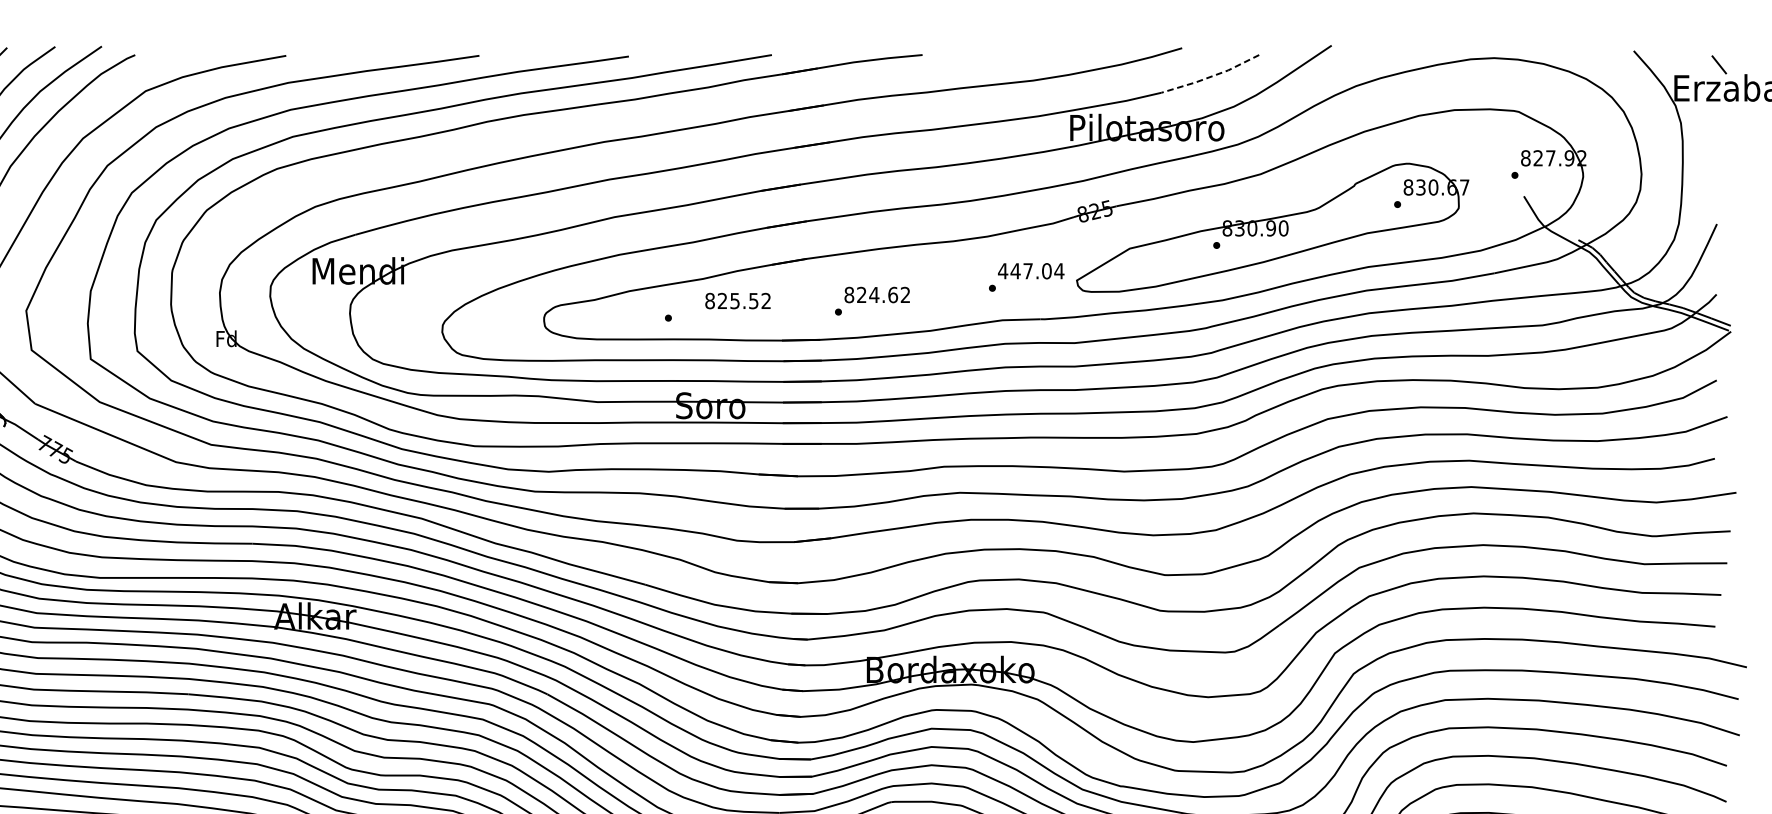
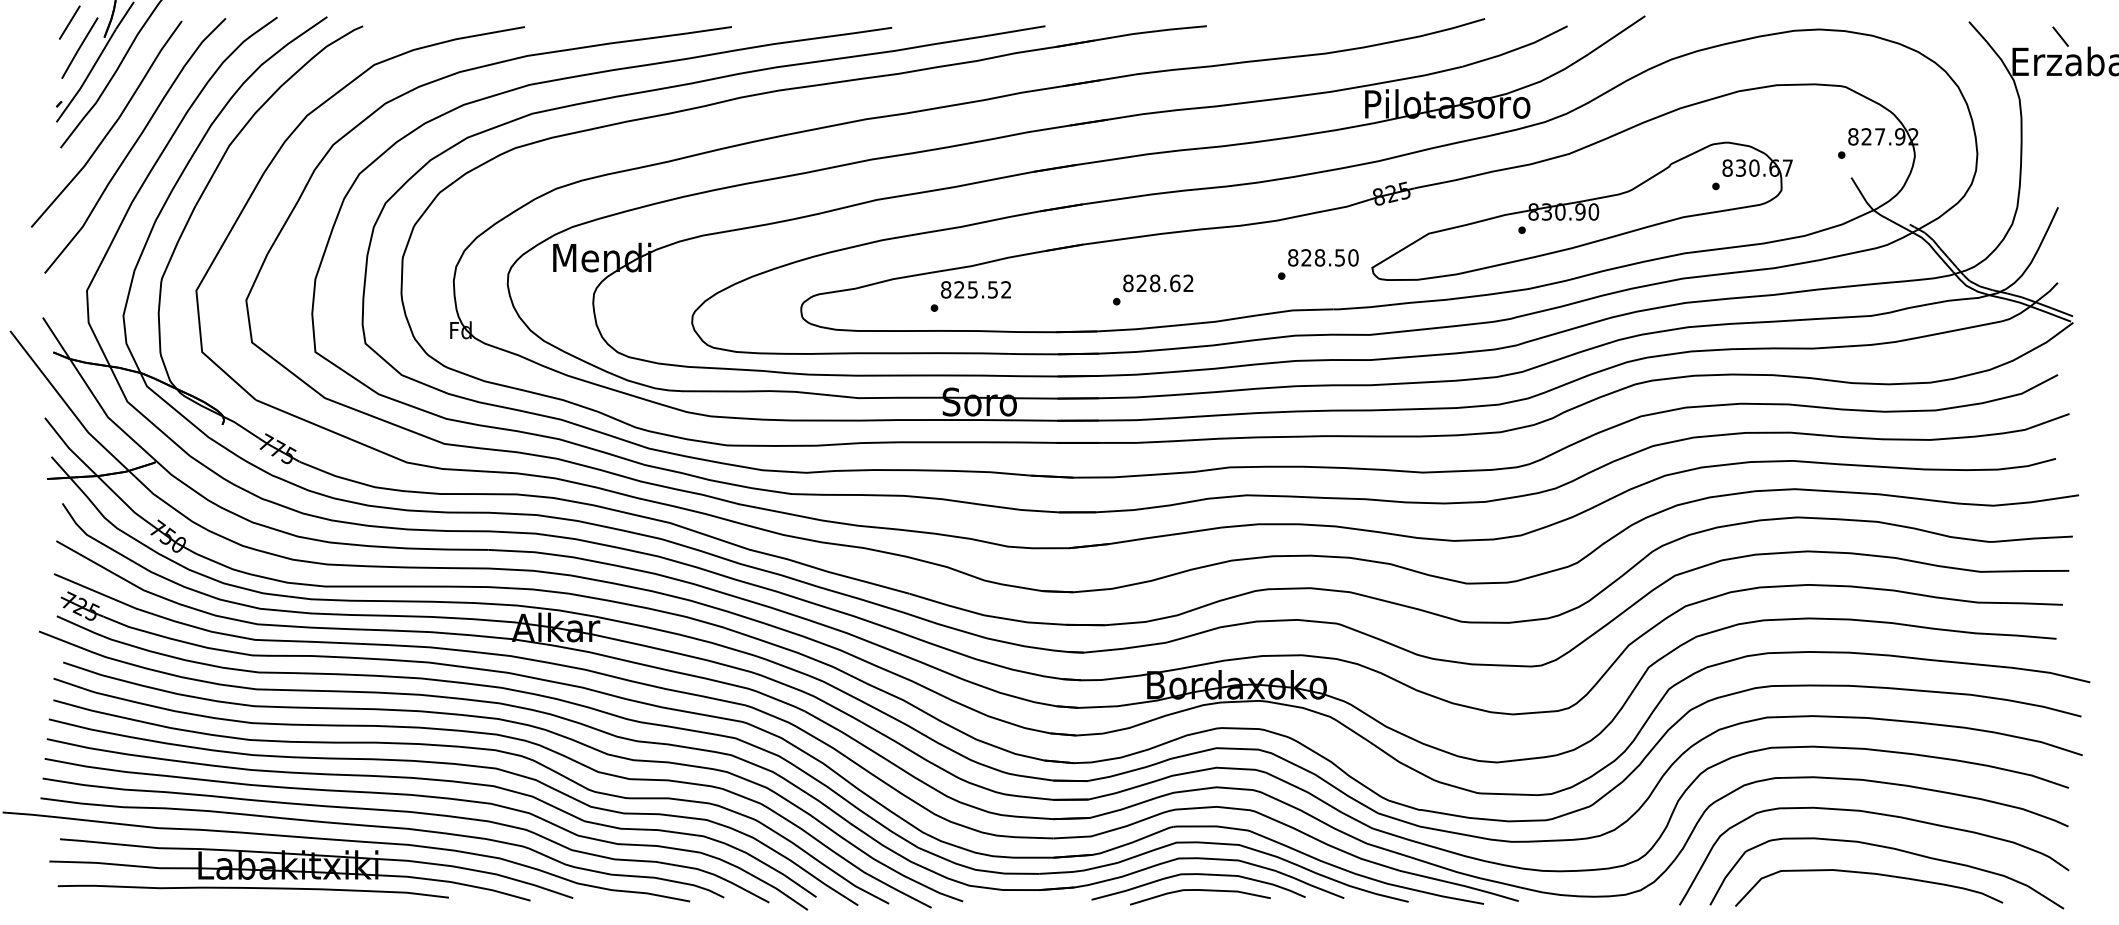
line: (1211, 76) -> (1516, 49), dashed -> solid
text: (1030, 270) -> (1322, 257), 447.04 -> 828.50
text: (873, 295) -> (1154, 283), 824.62 -> 828.62
text: (737, 300) -> (975, 289), moved

